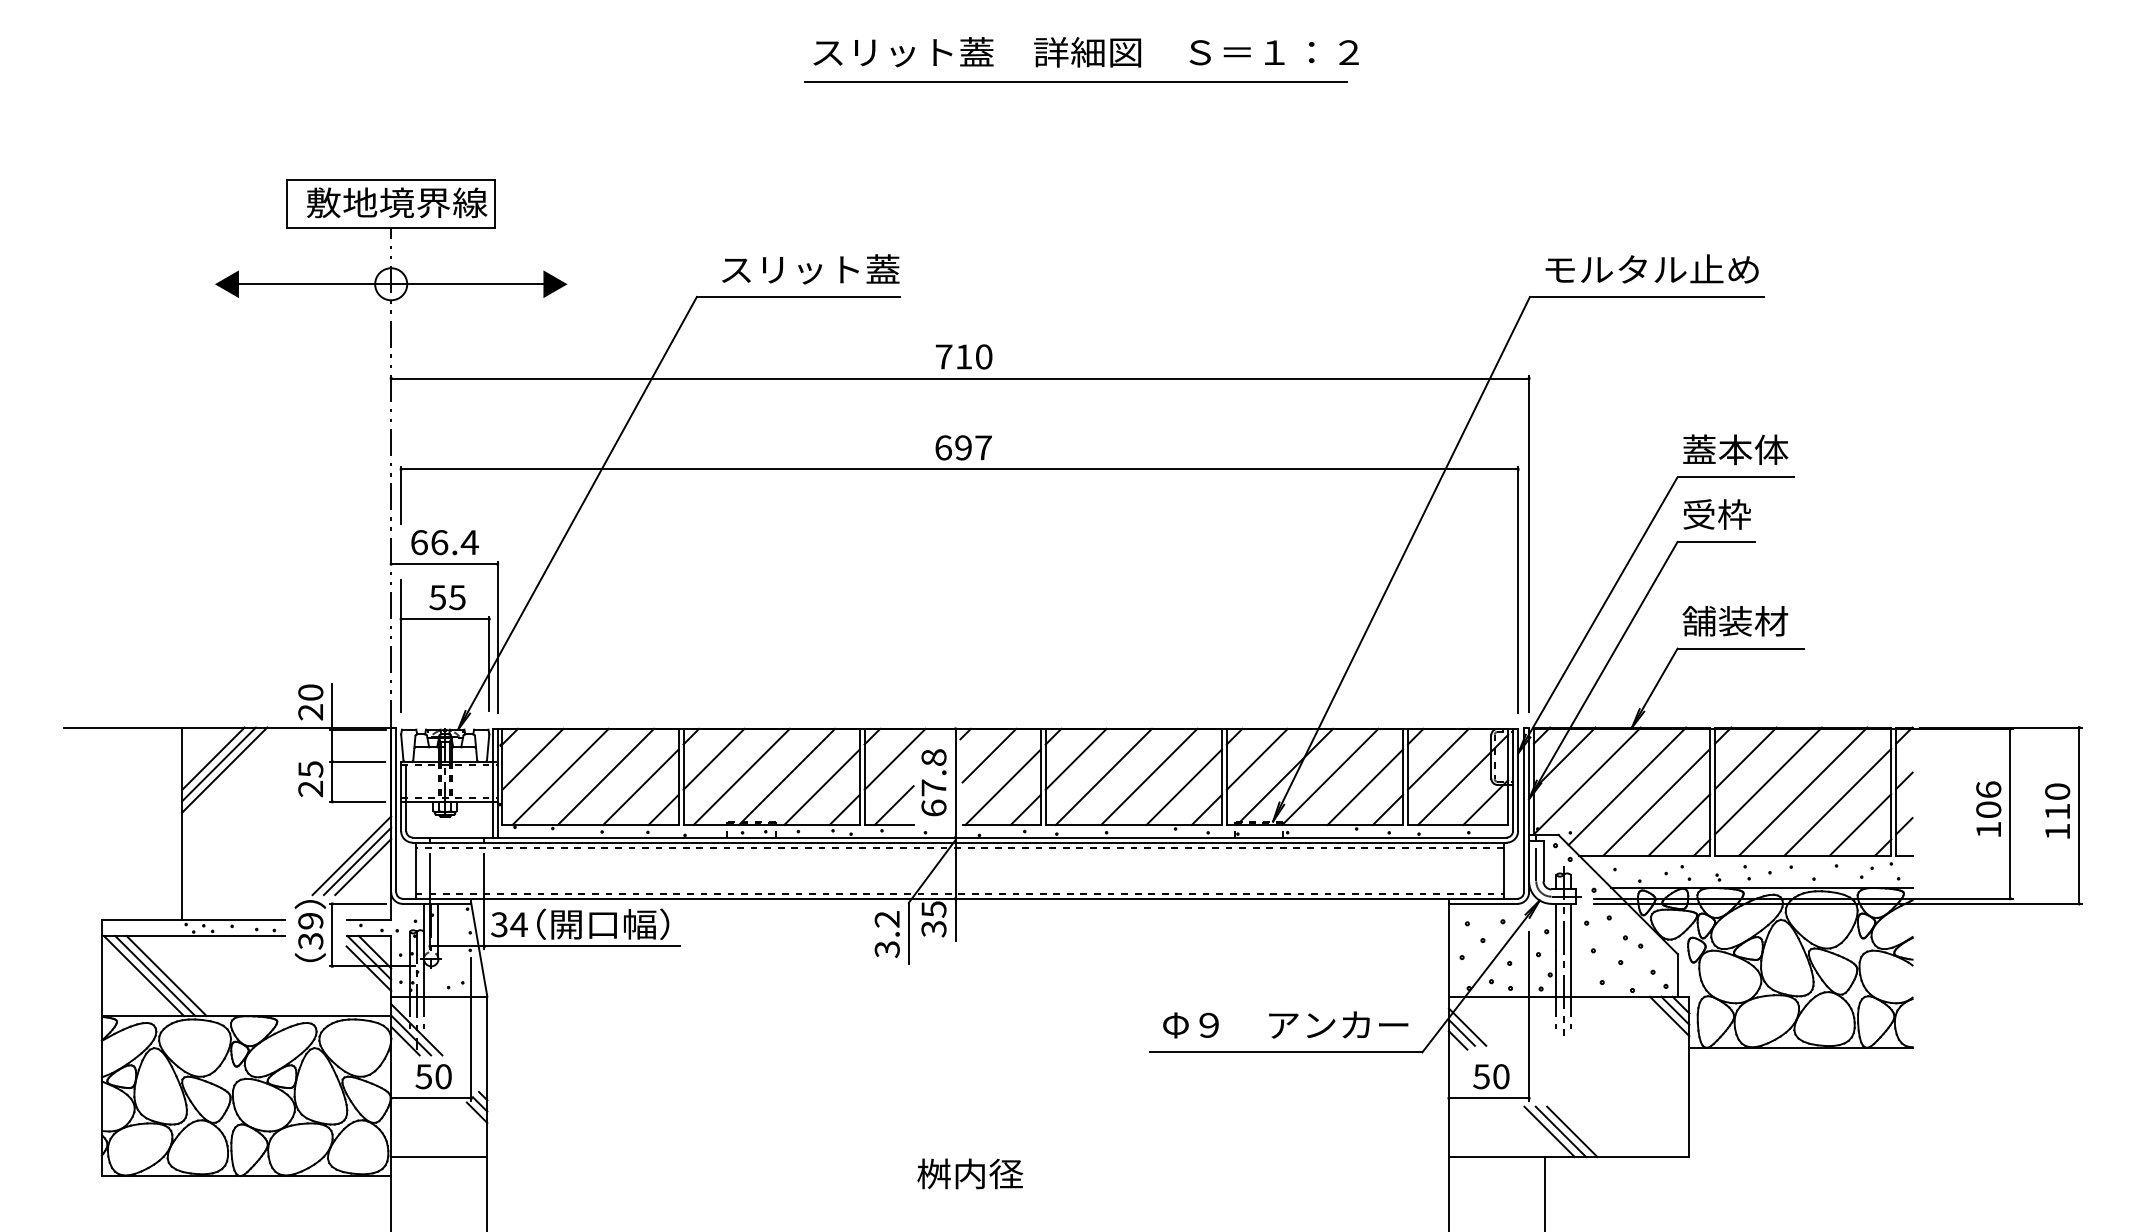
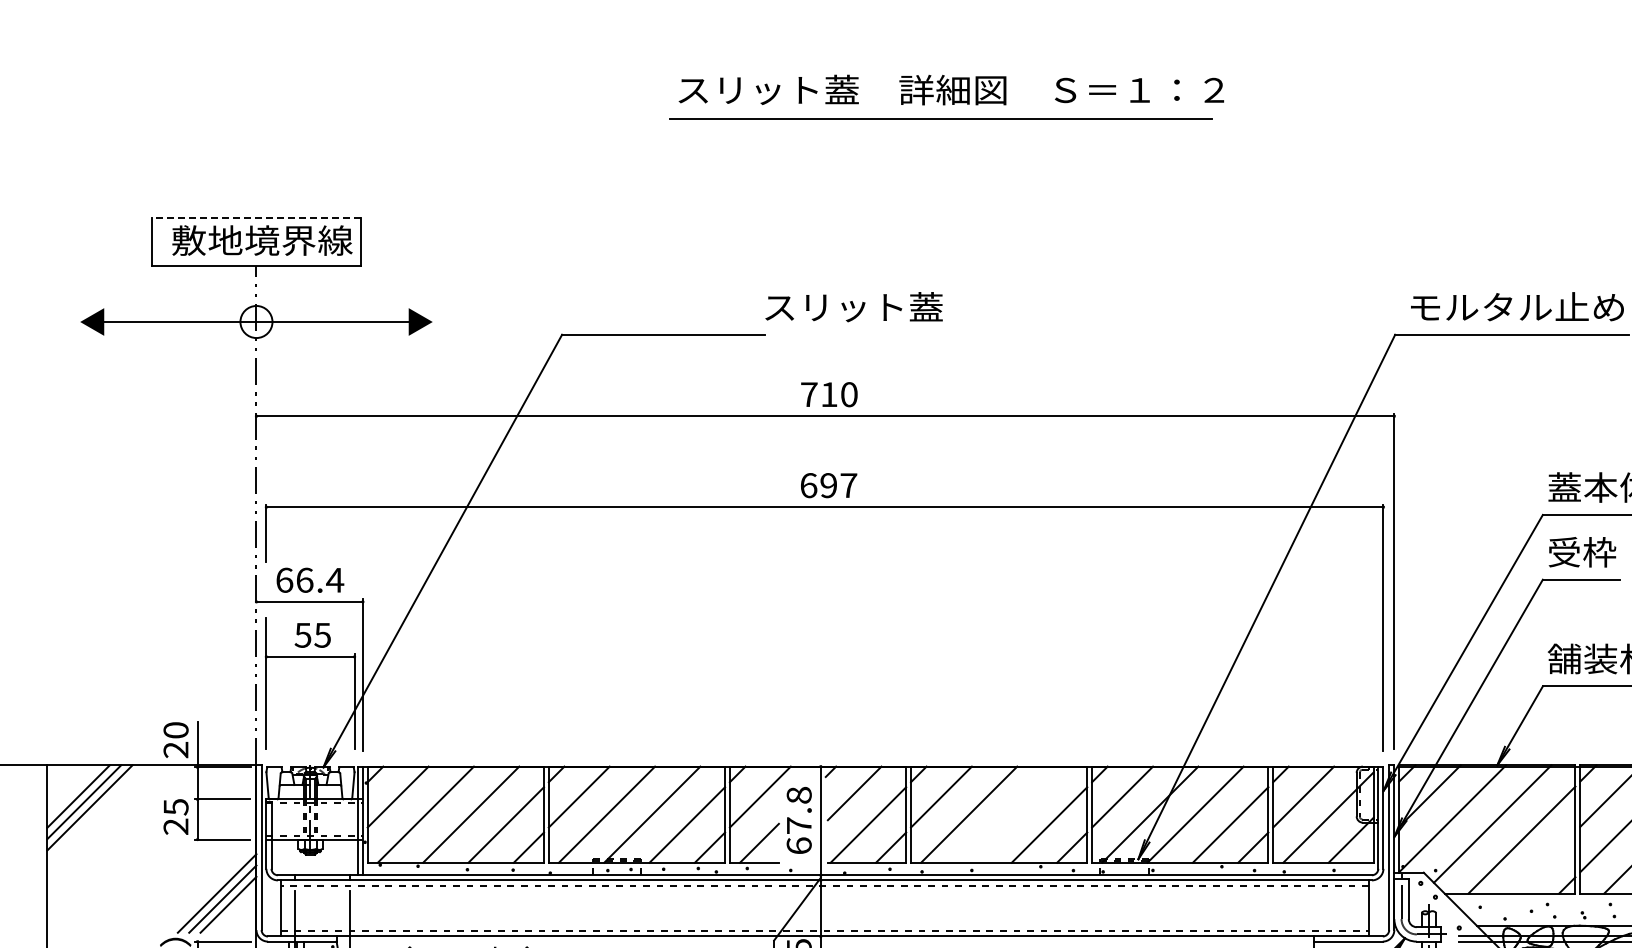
line: (390, 180) -> (255, 218), solid -> dashed
text: (810, 269) -> (853, 307), moved
line: (1149, 776) -> (1014, 814), removed
line: (1679, 824) -> (1544, 862), removed

